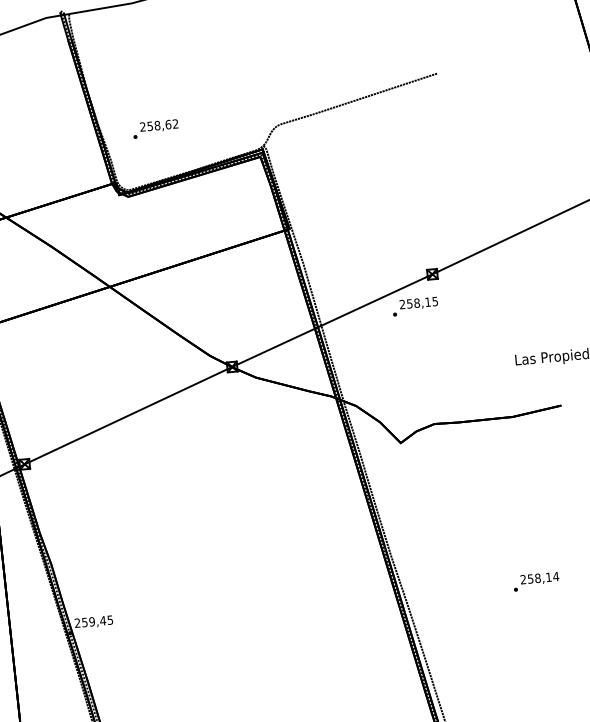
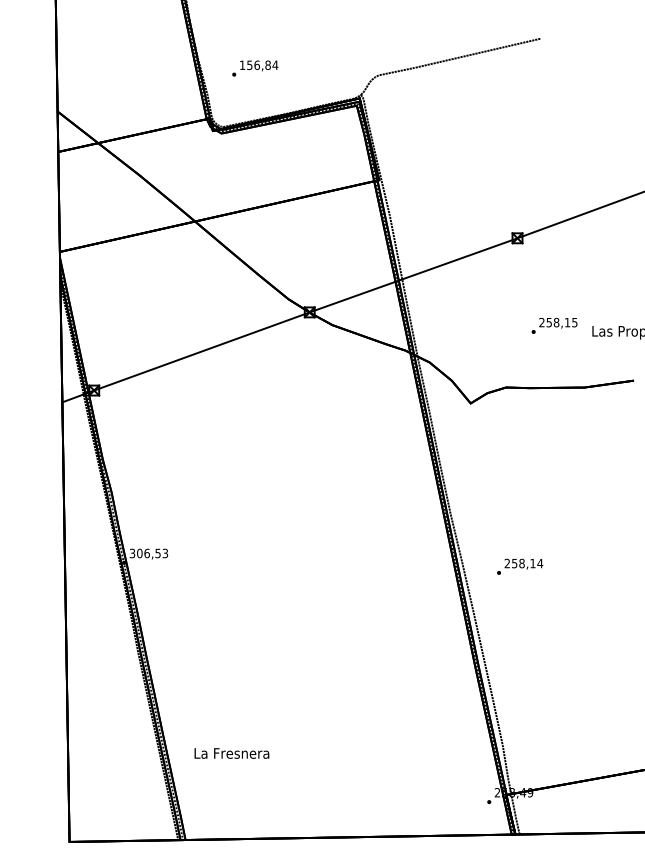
text: (158, 124) -> (258, 64), 258,62 -> 156,84
text: (415, 306) -> (554, 325), moved
text: (536, 581) -> (520, 566), moved
text: (93, 621) -> (148, 553), 259,45 -> 306,53

